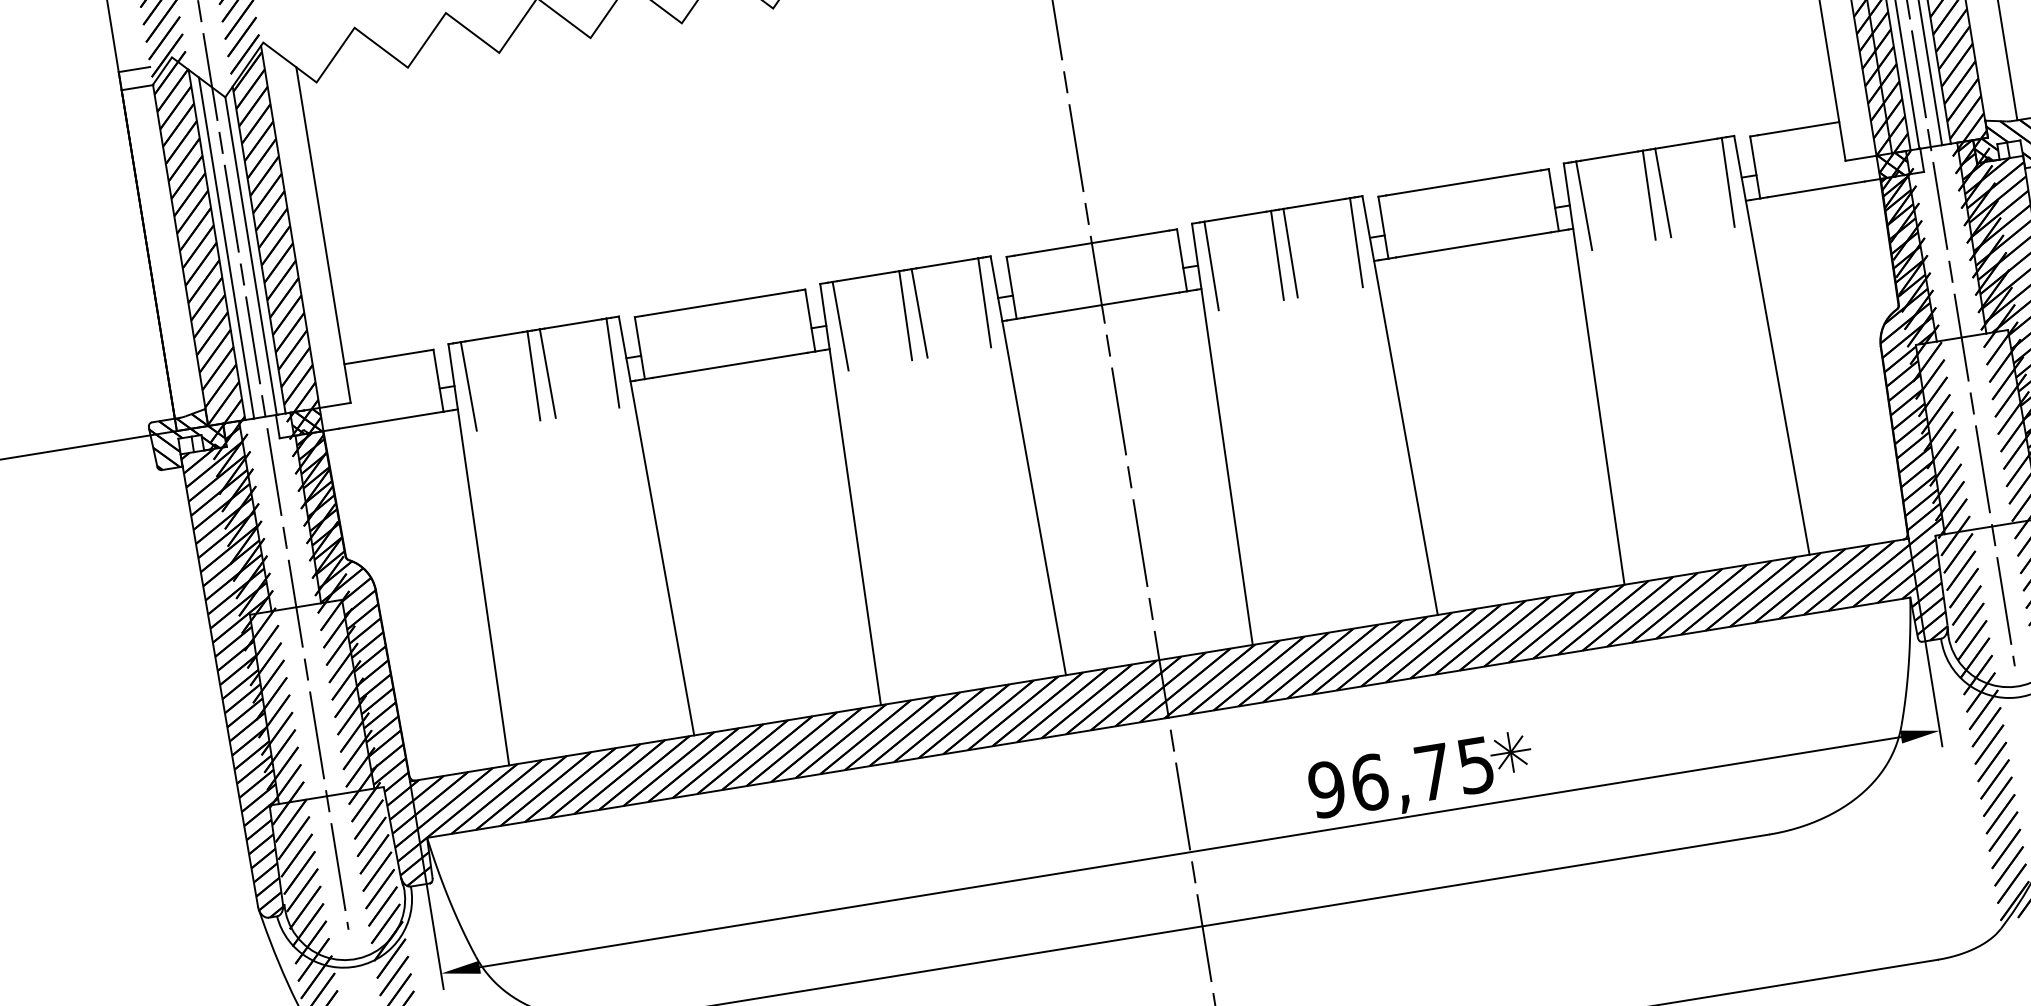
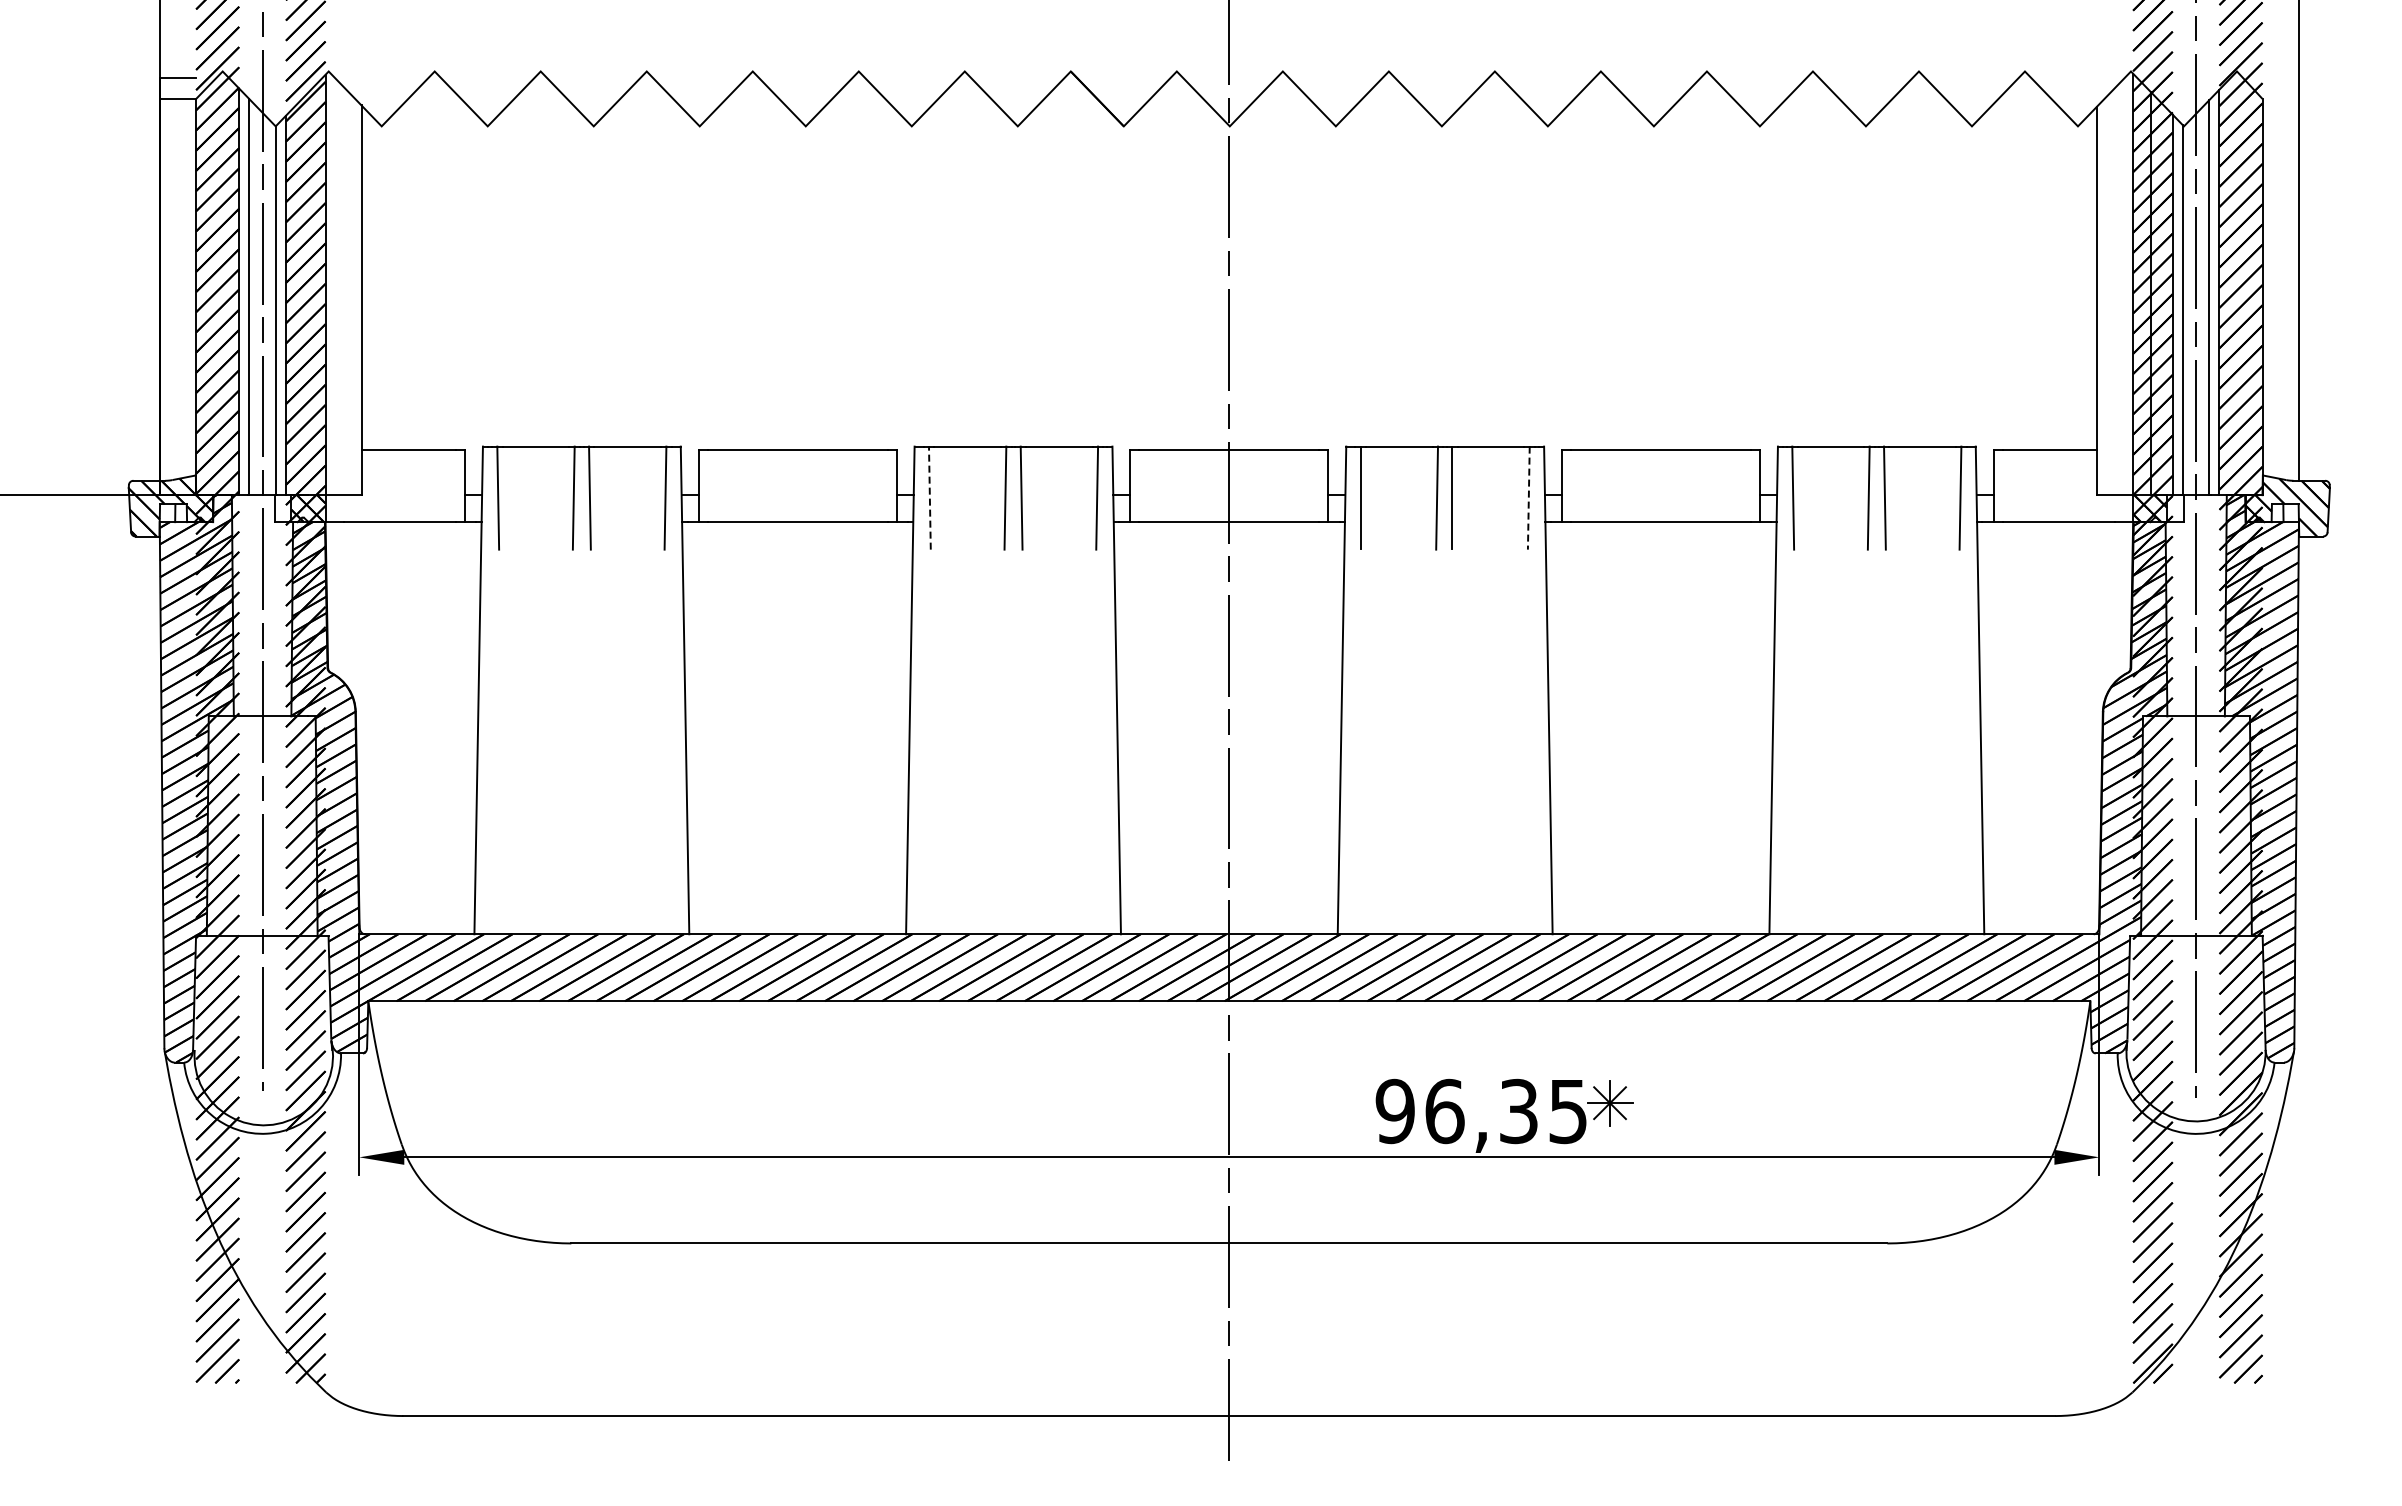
line: (1356, 243) -> (1528, 498), solid -> dashed
line: (840, 326) -> (929, 498), solid -> dashed
text: (1433, 772) -> (1518, 1111), 96,75 -> 96,35

